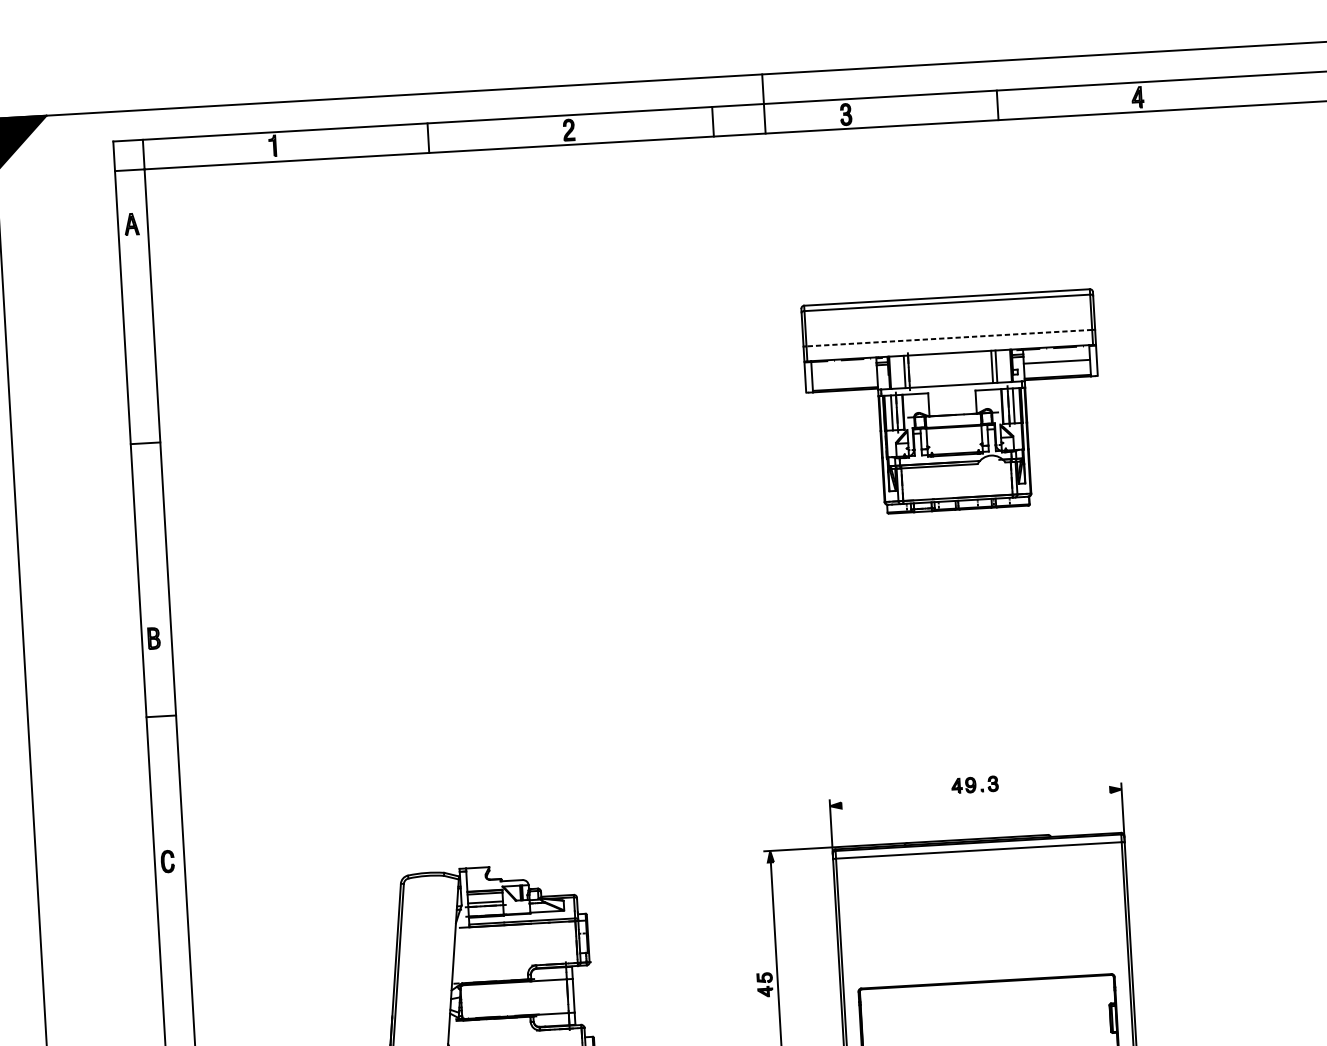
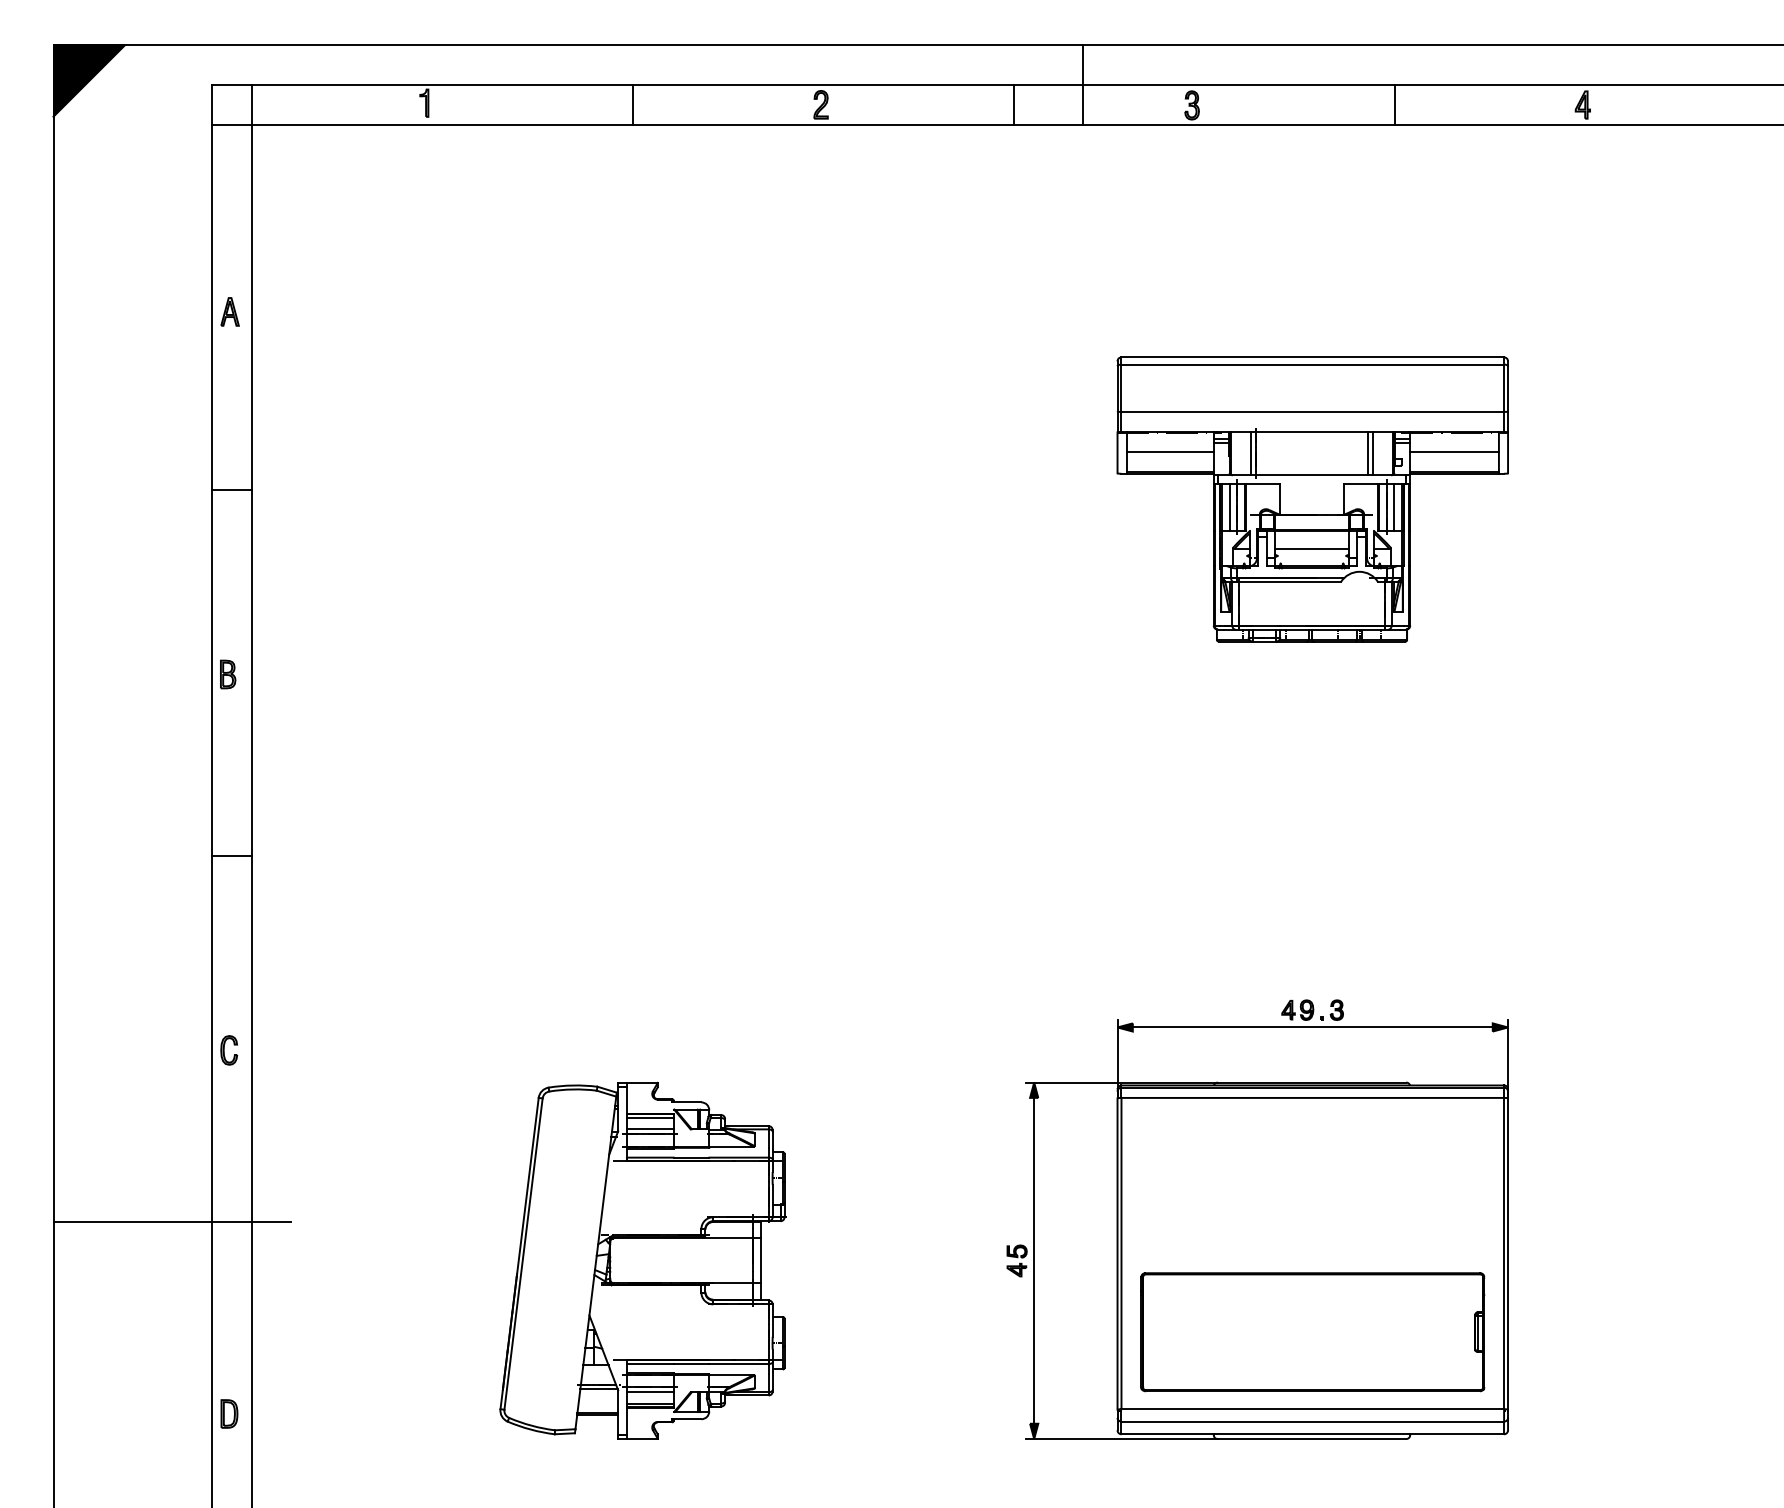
part: (131, 224) -> (229, 311), moved
line: (949, 337) -> (1312, 411), dashed -> solid
line: (844, 373) -> (1169, 451), added
line: (954, 440) -> (1311, 548), added
part: (154, 638) -> (228, 674), moved
line: (975, 797) -> (1312, 1027), added
line: (132, 991) -> (172, 1221), added

